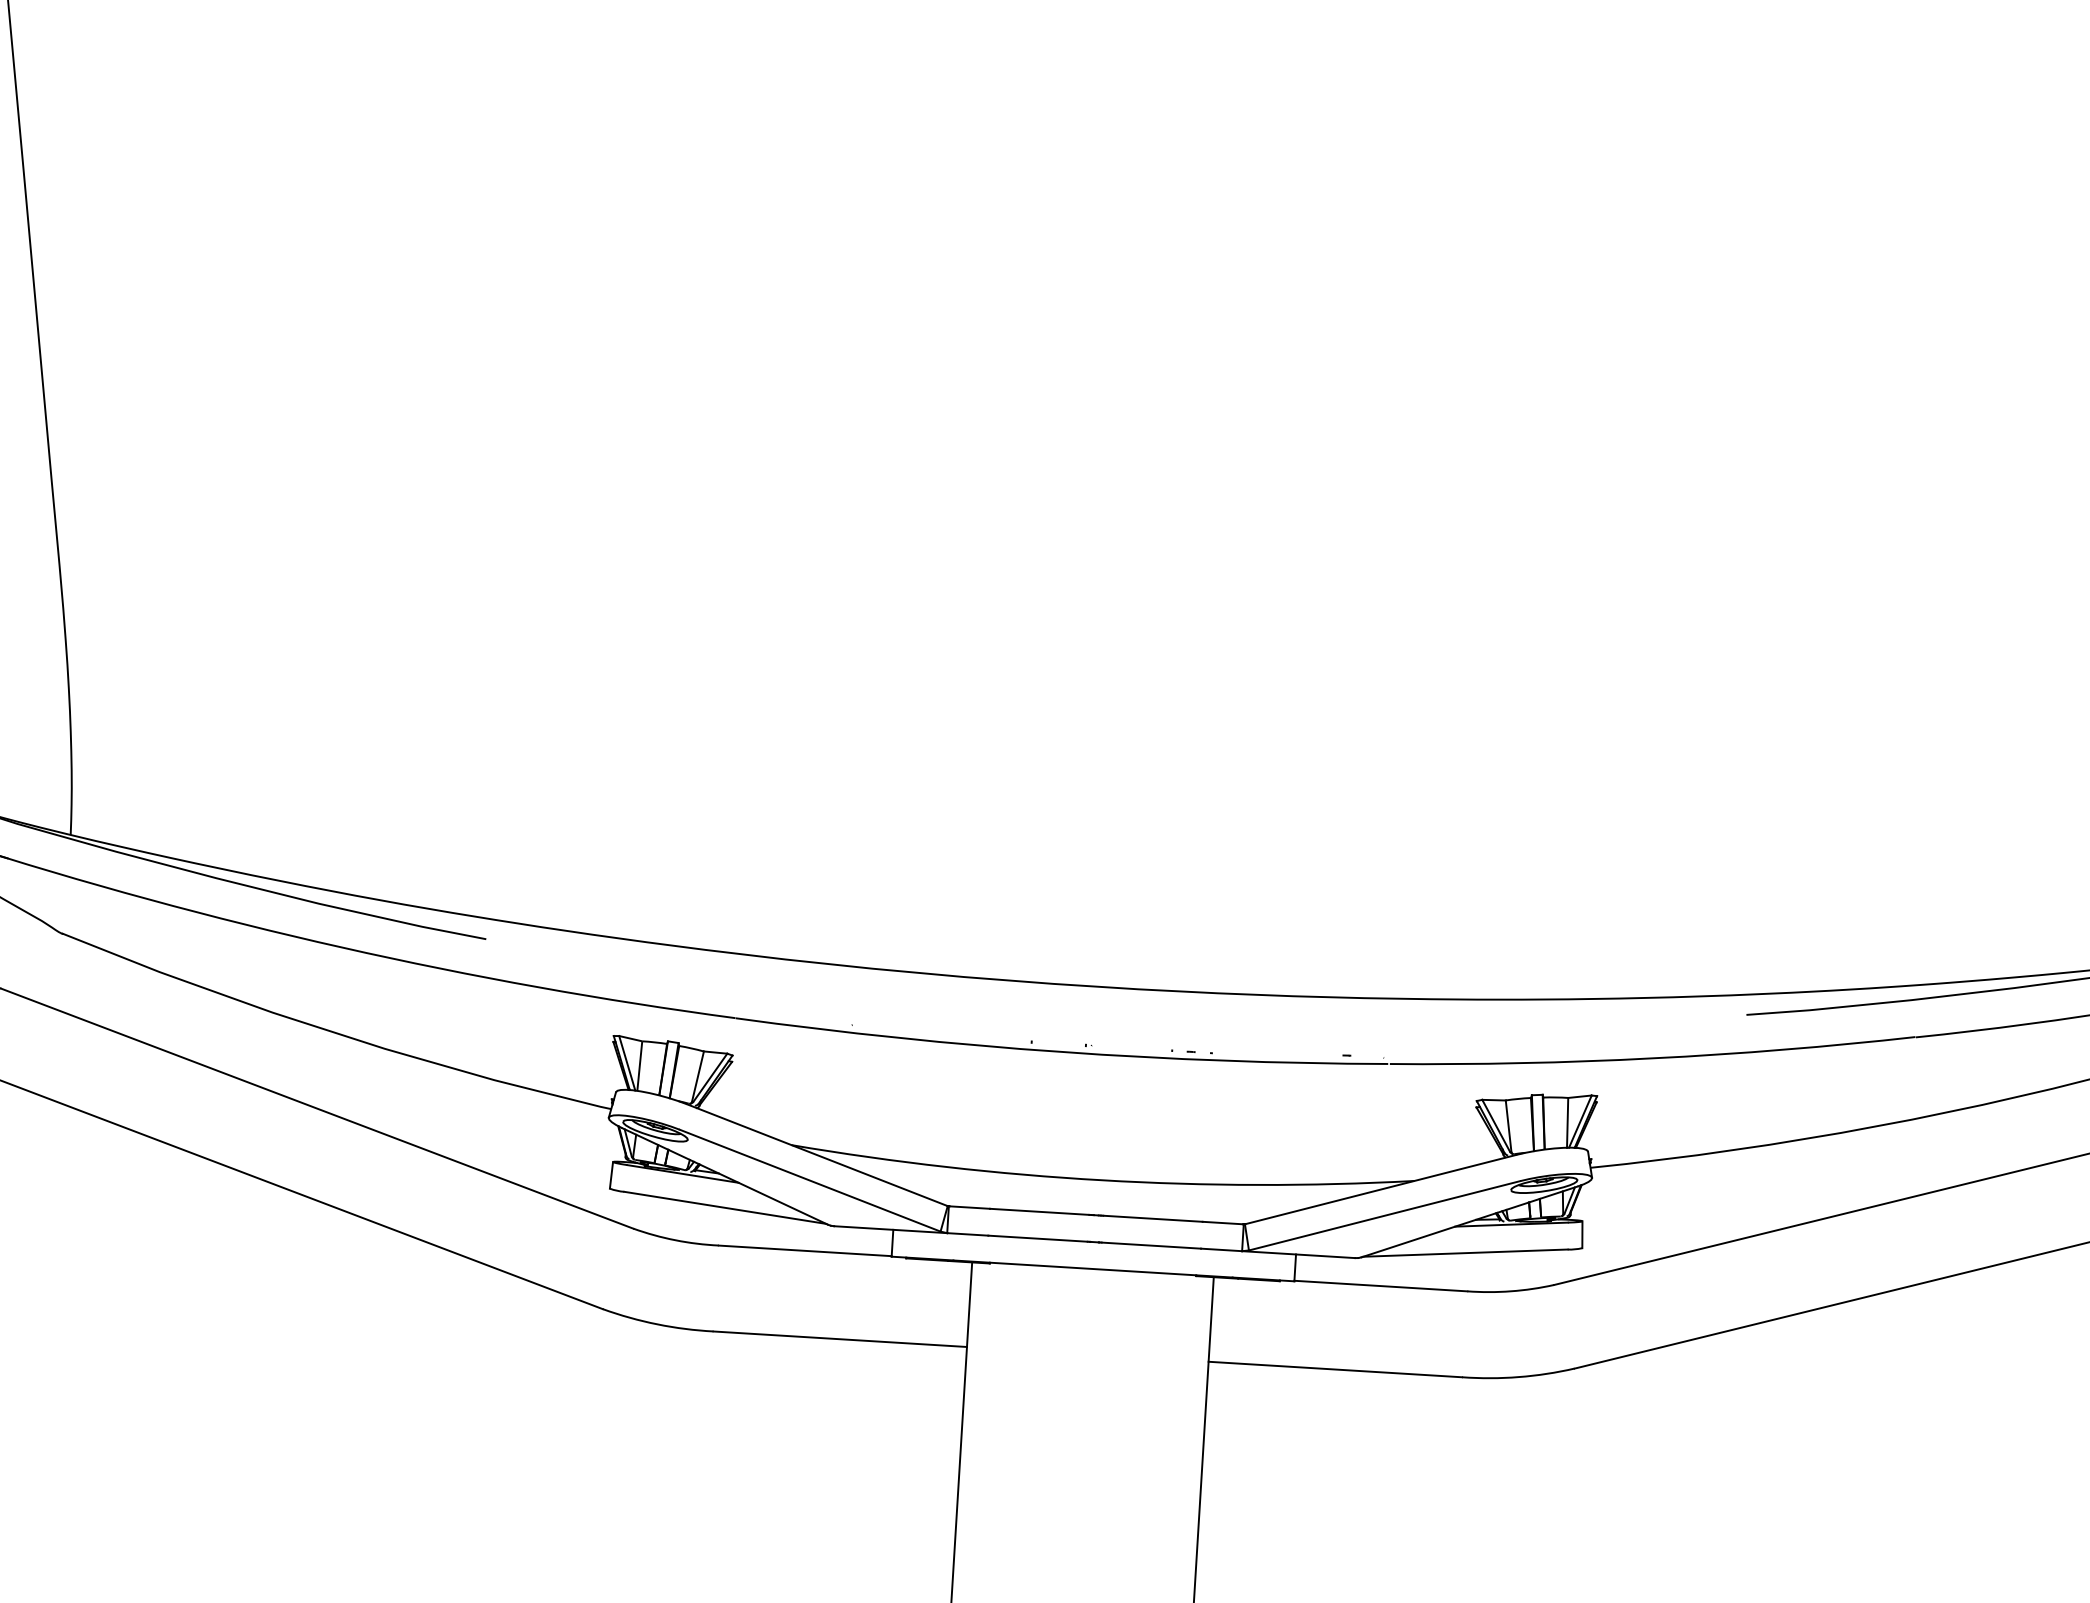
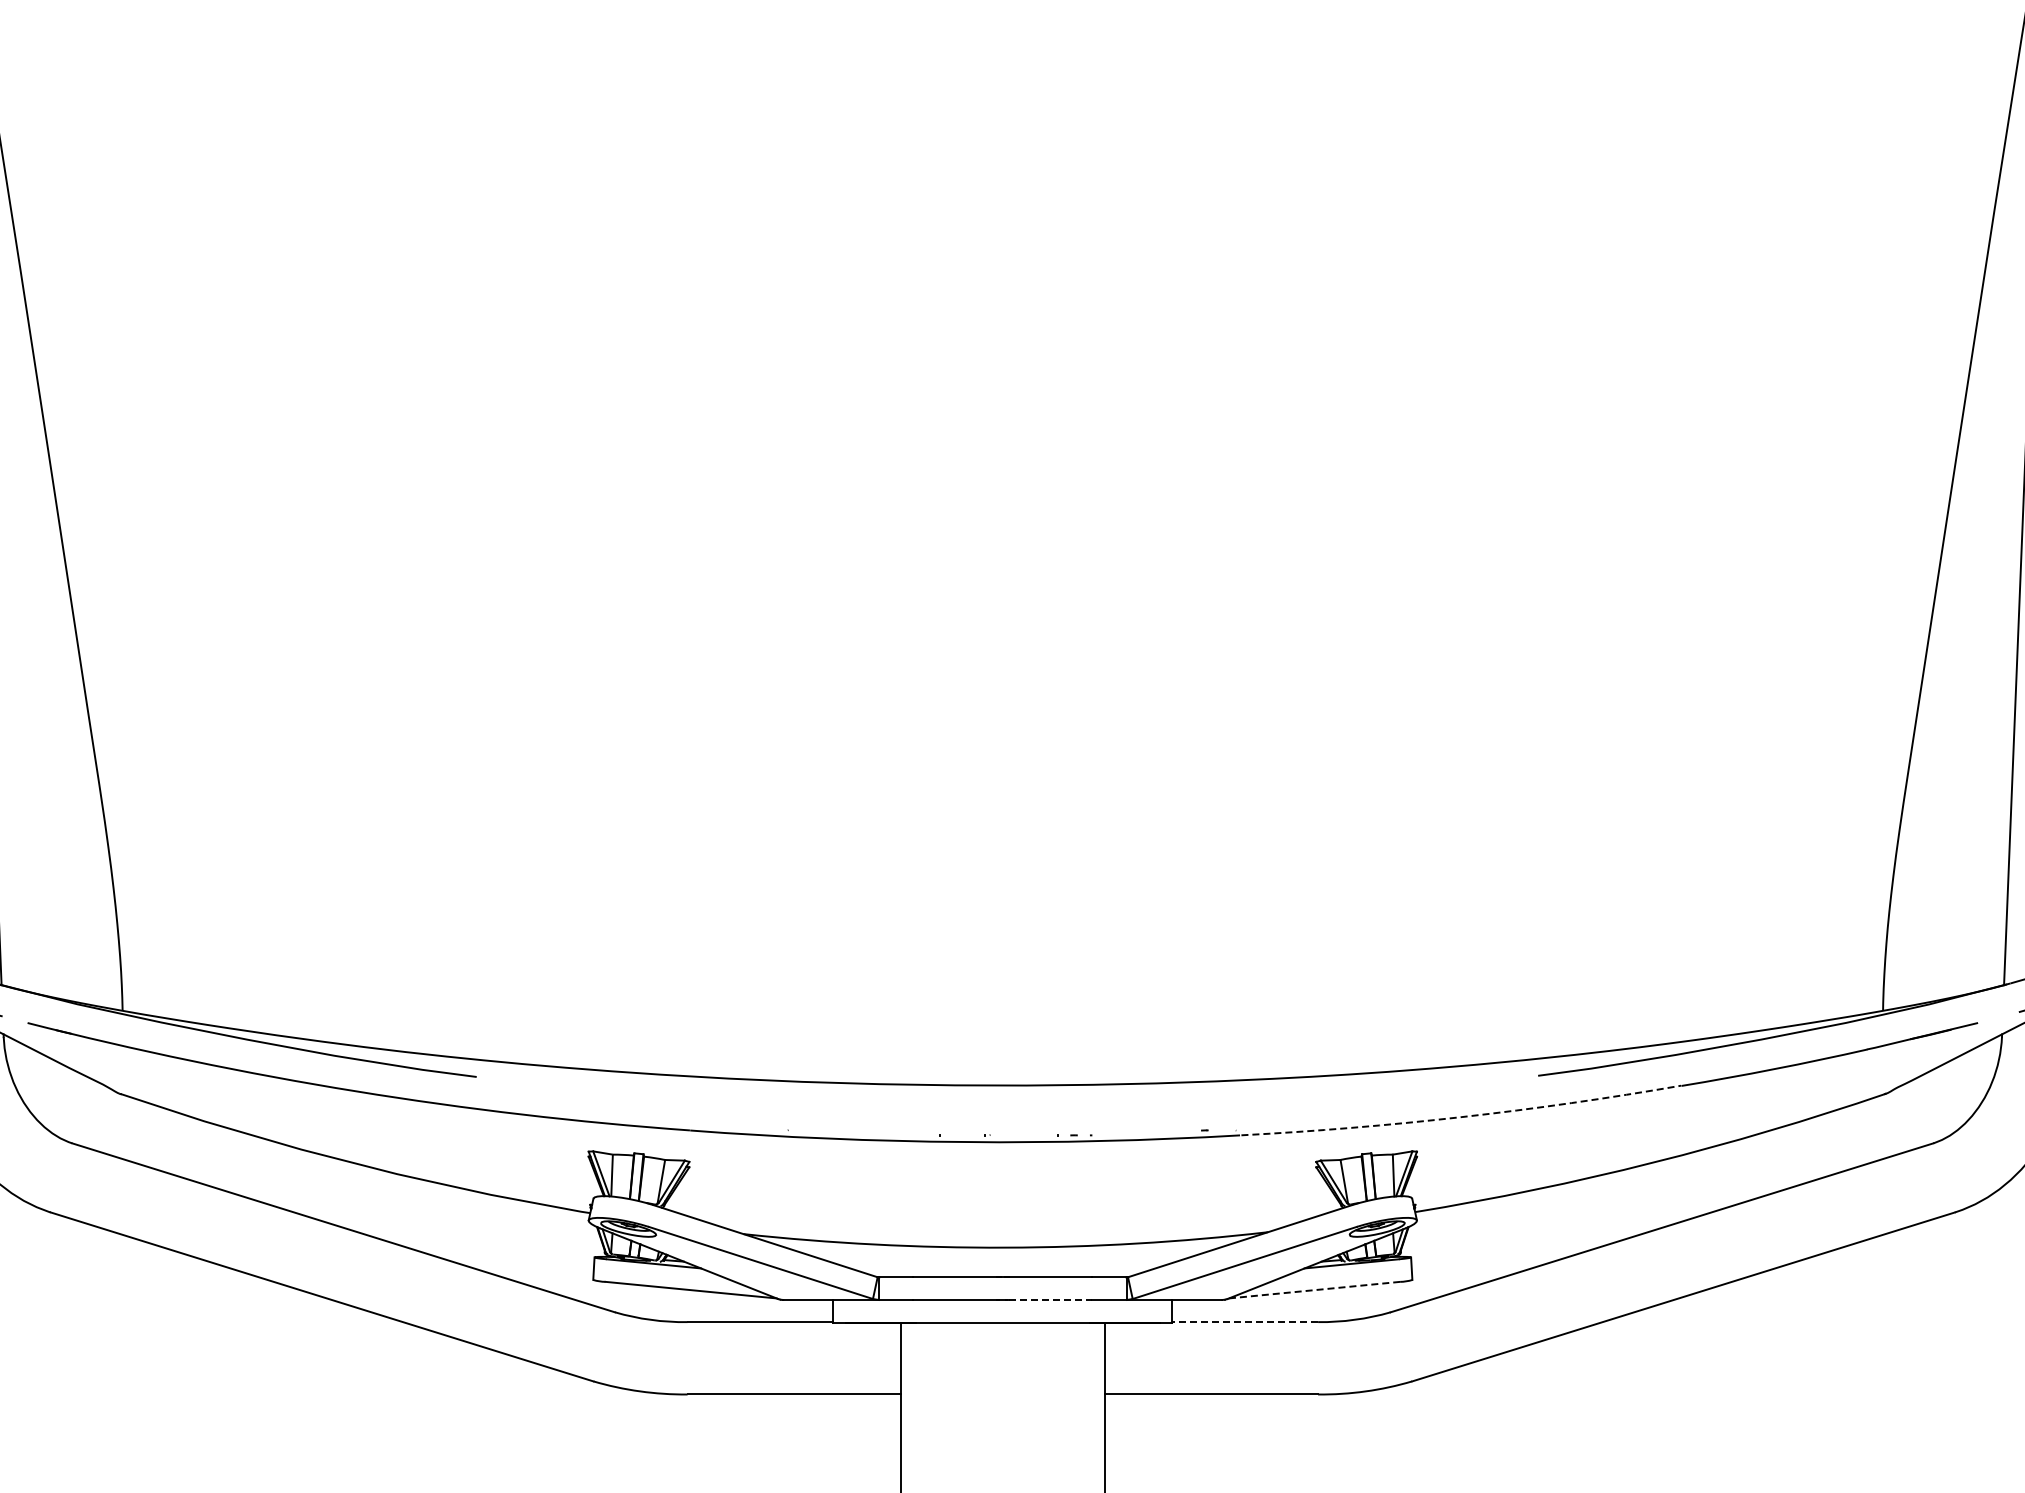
arc: (1652, 1058) -> (1461, 1117), solid -> dashed
line: (1151, 1245) -> (1050, 1299), solid -> dashed
line: (1465, 1253) -> (1314, 1290), solid -> dashed
line: (1381, 1286) -> (1245, 1322), solid -> dashed

